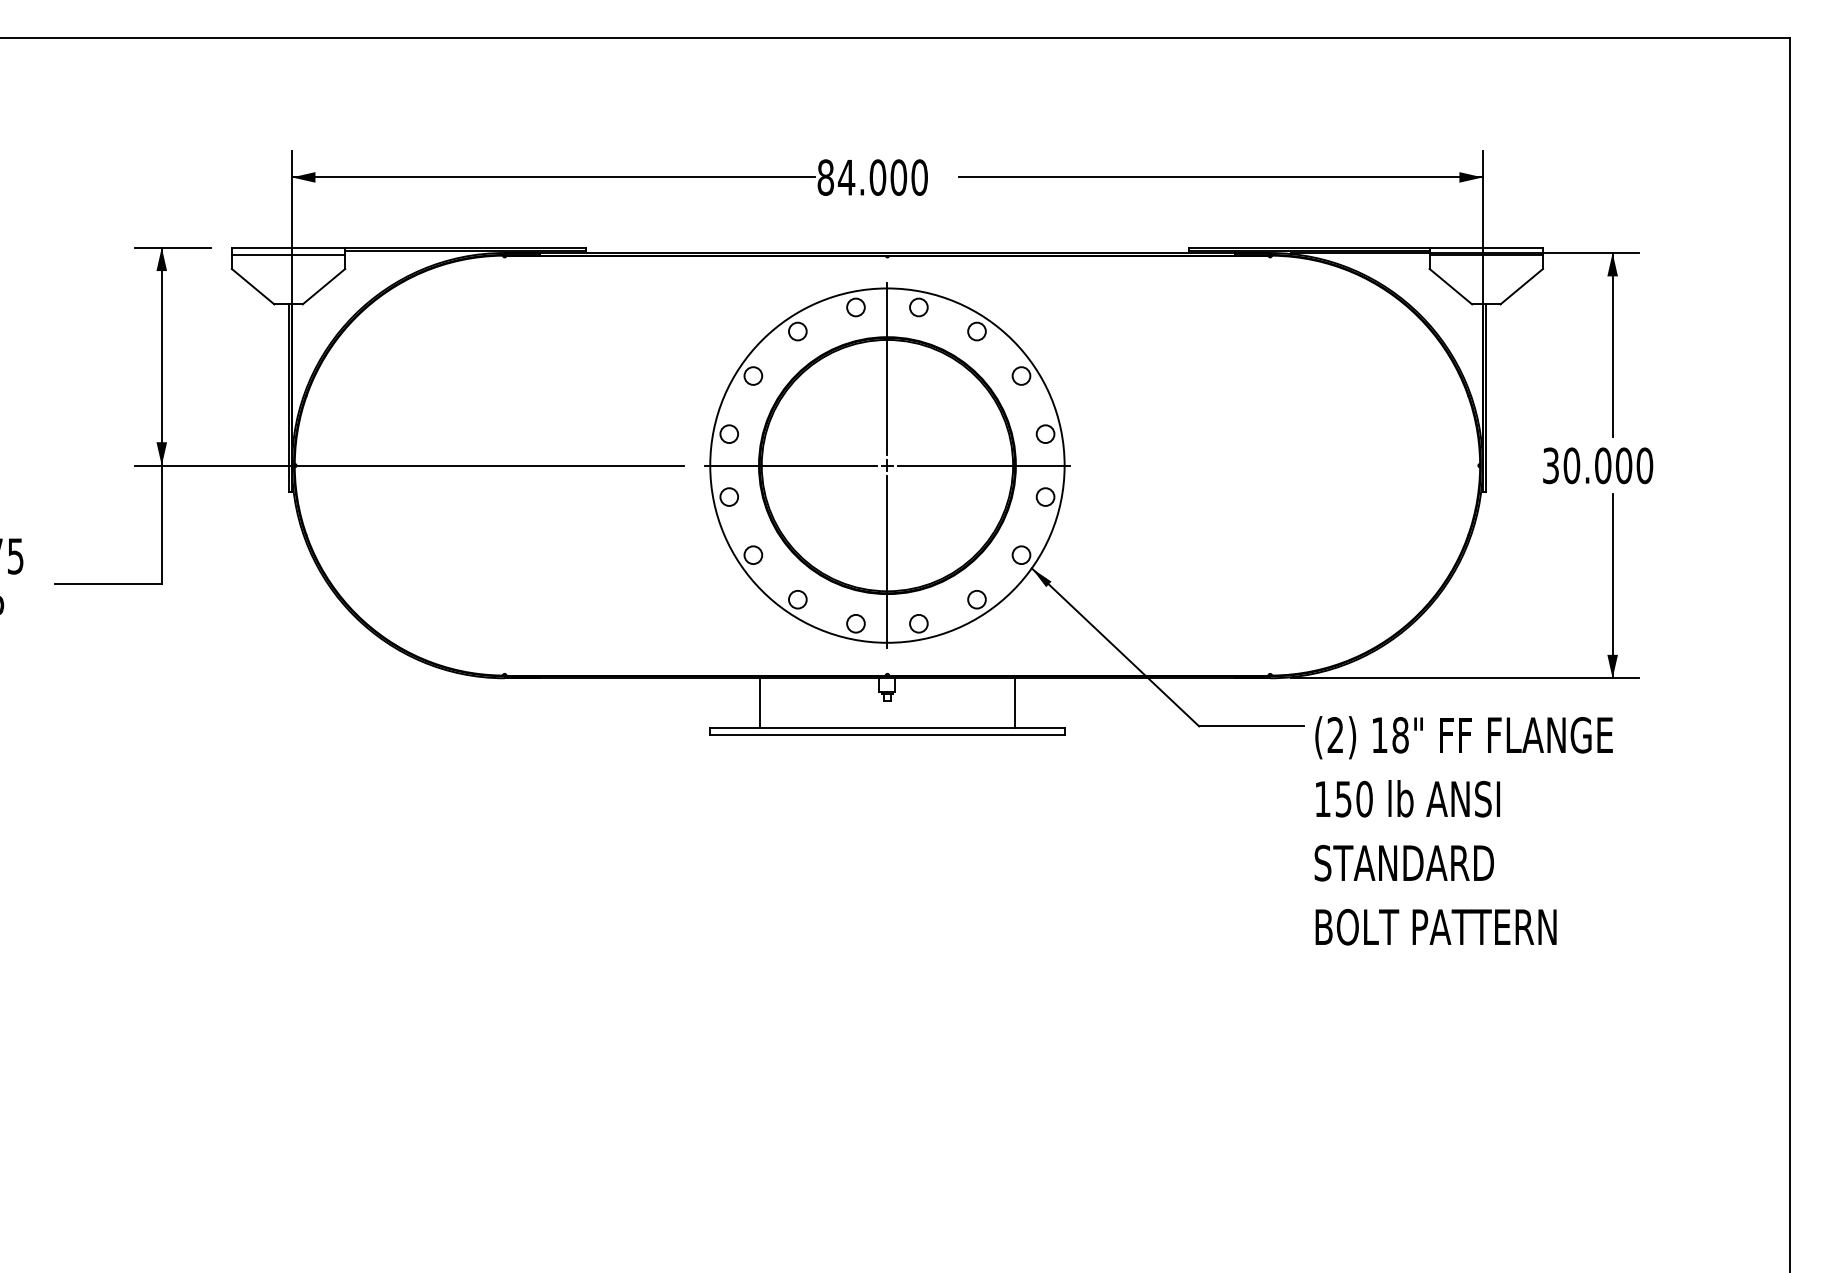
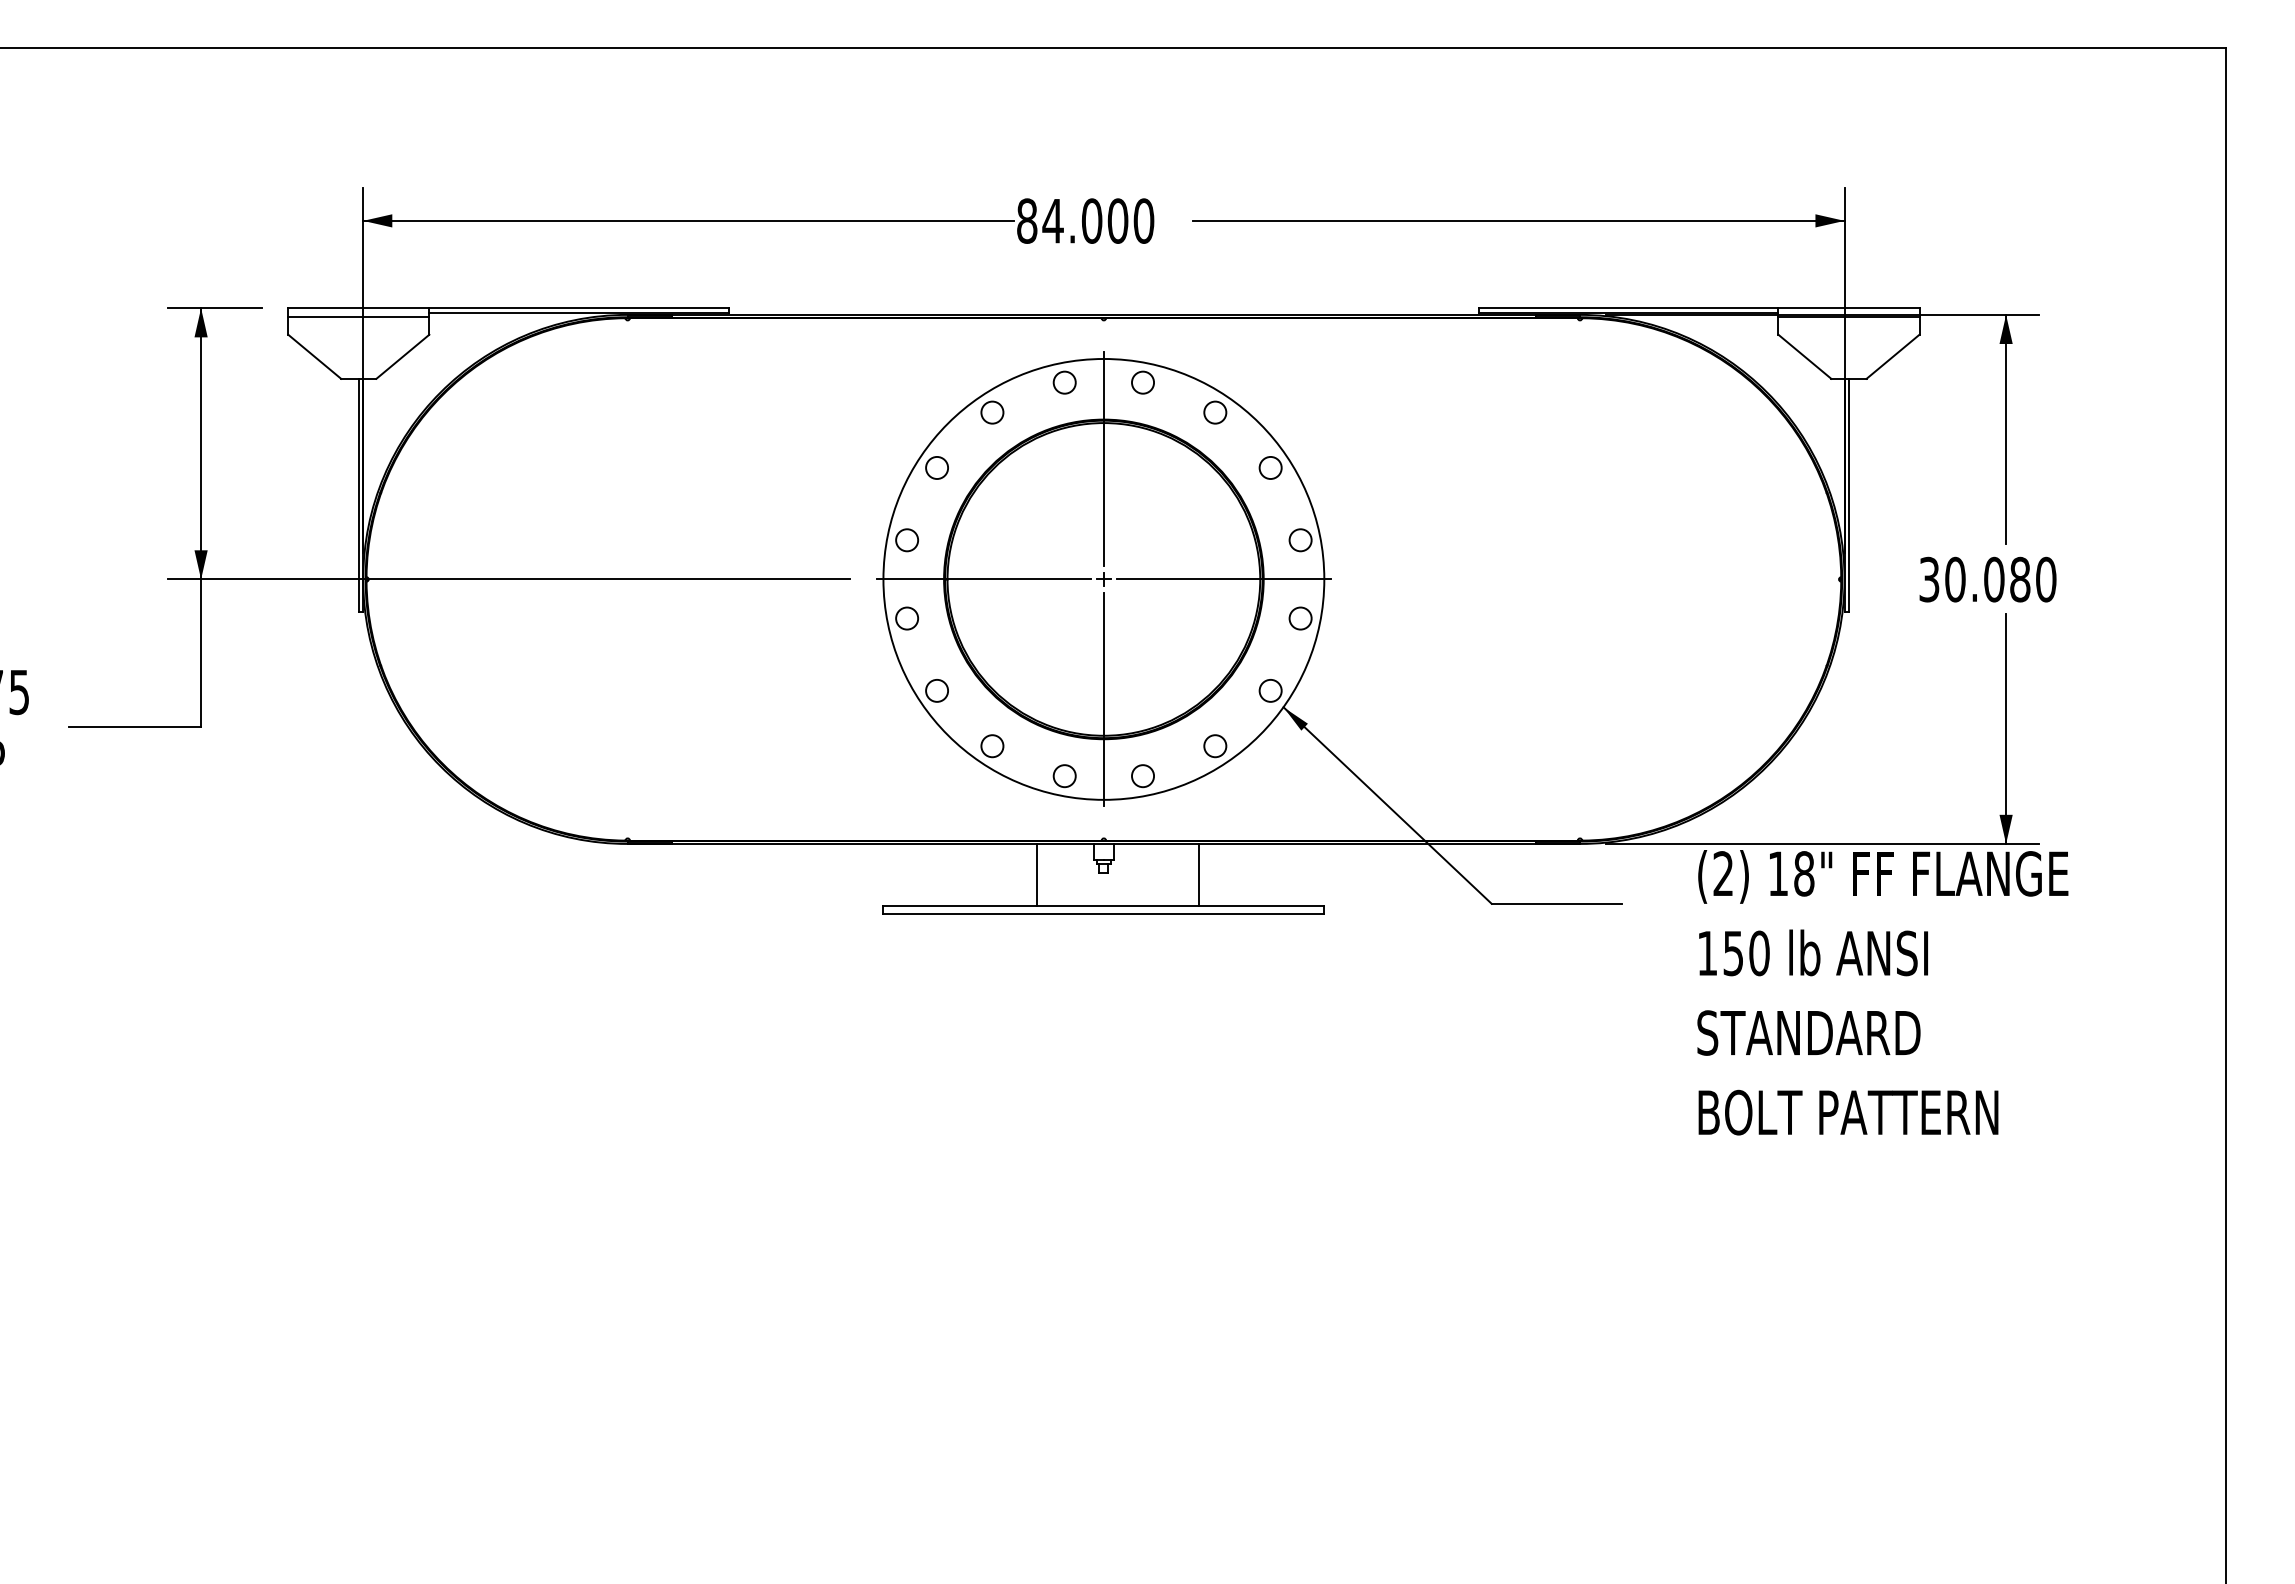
text: (1624, 465) -> (2020, 579), 30.000 -> 30.080
line: (760, 702) -> (1037, 874), moved
line: (1014, 702) -> (1198, 874), moved
text: (1463, 830) -> (1882, 992), moved

